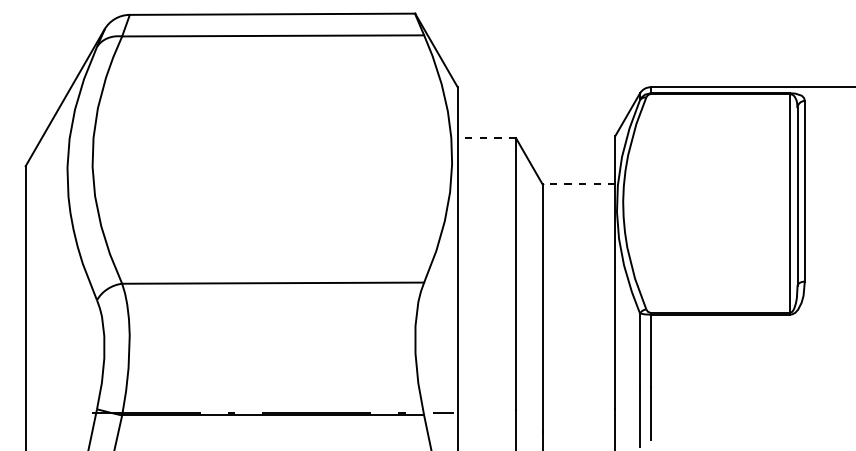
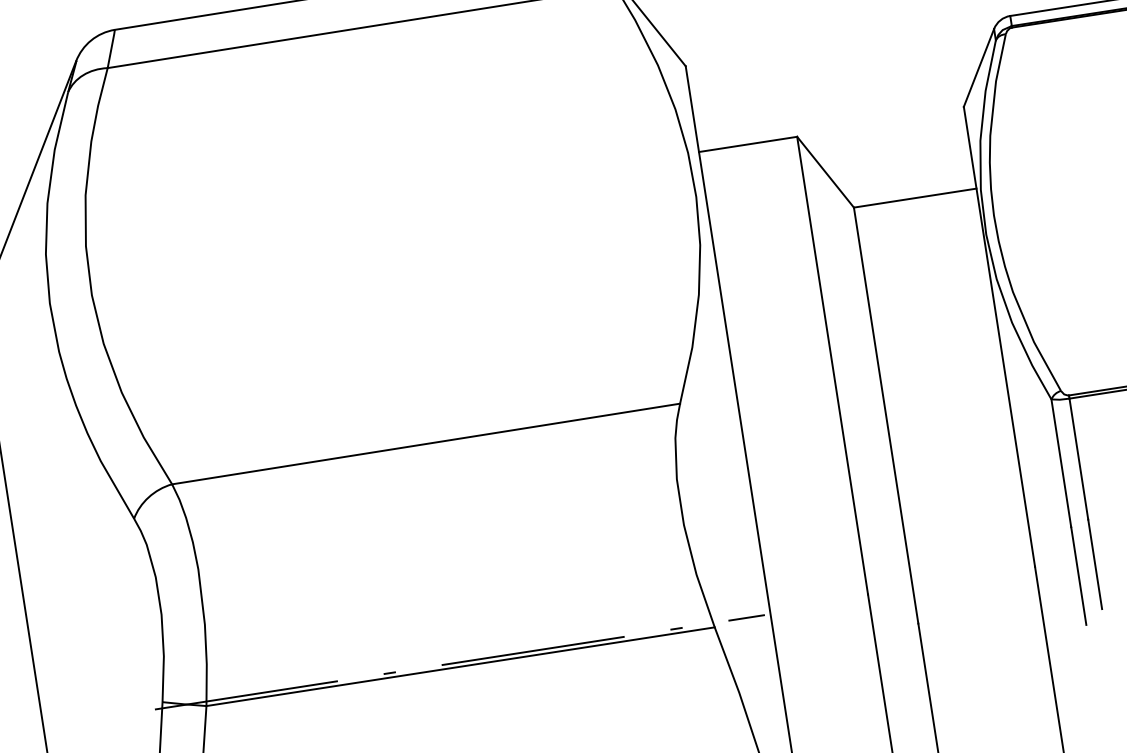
line: (486, 138) -> (747, 144), dashed -> solid
line: (578, 184) -> (914, 198), dashed -> solid

